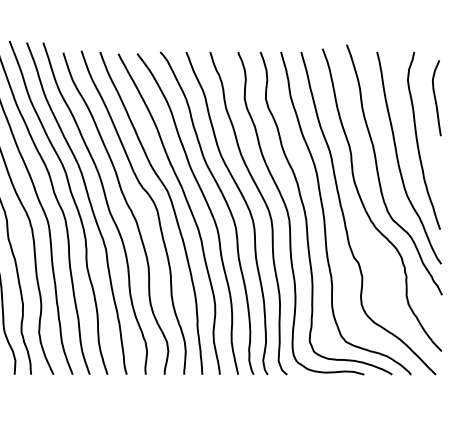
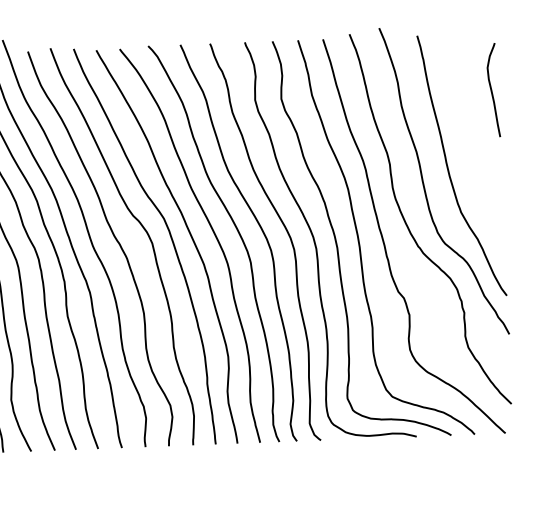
curve: (418, 141) -> (472, 144), removed

